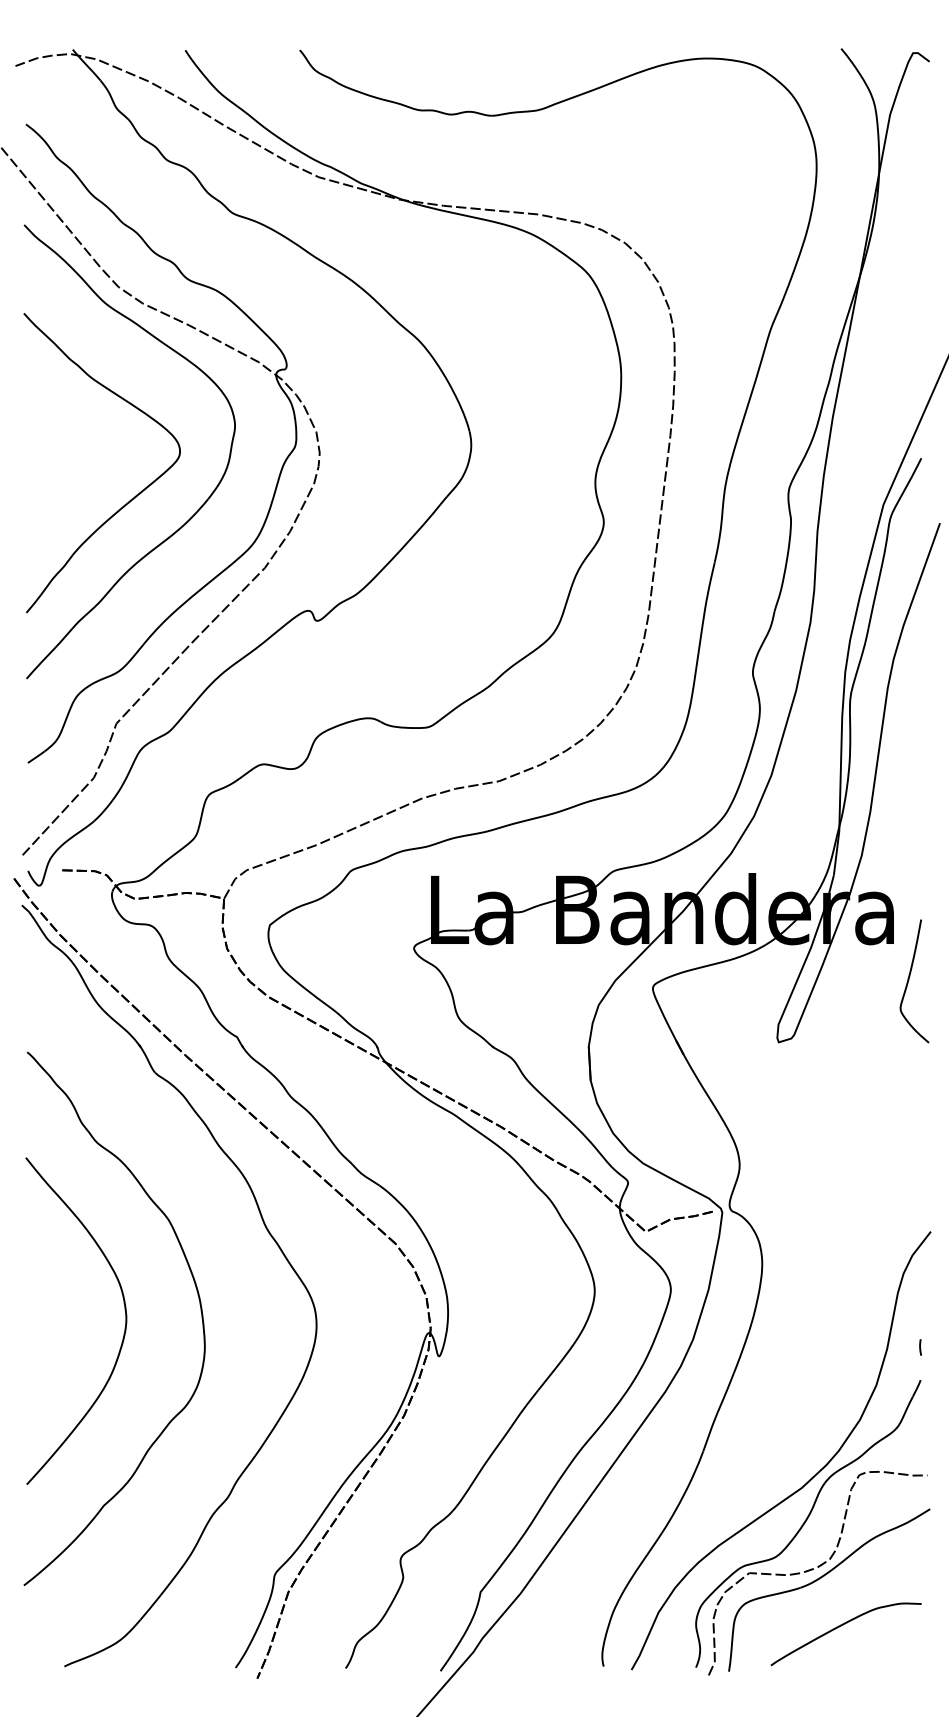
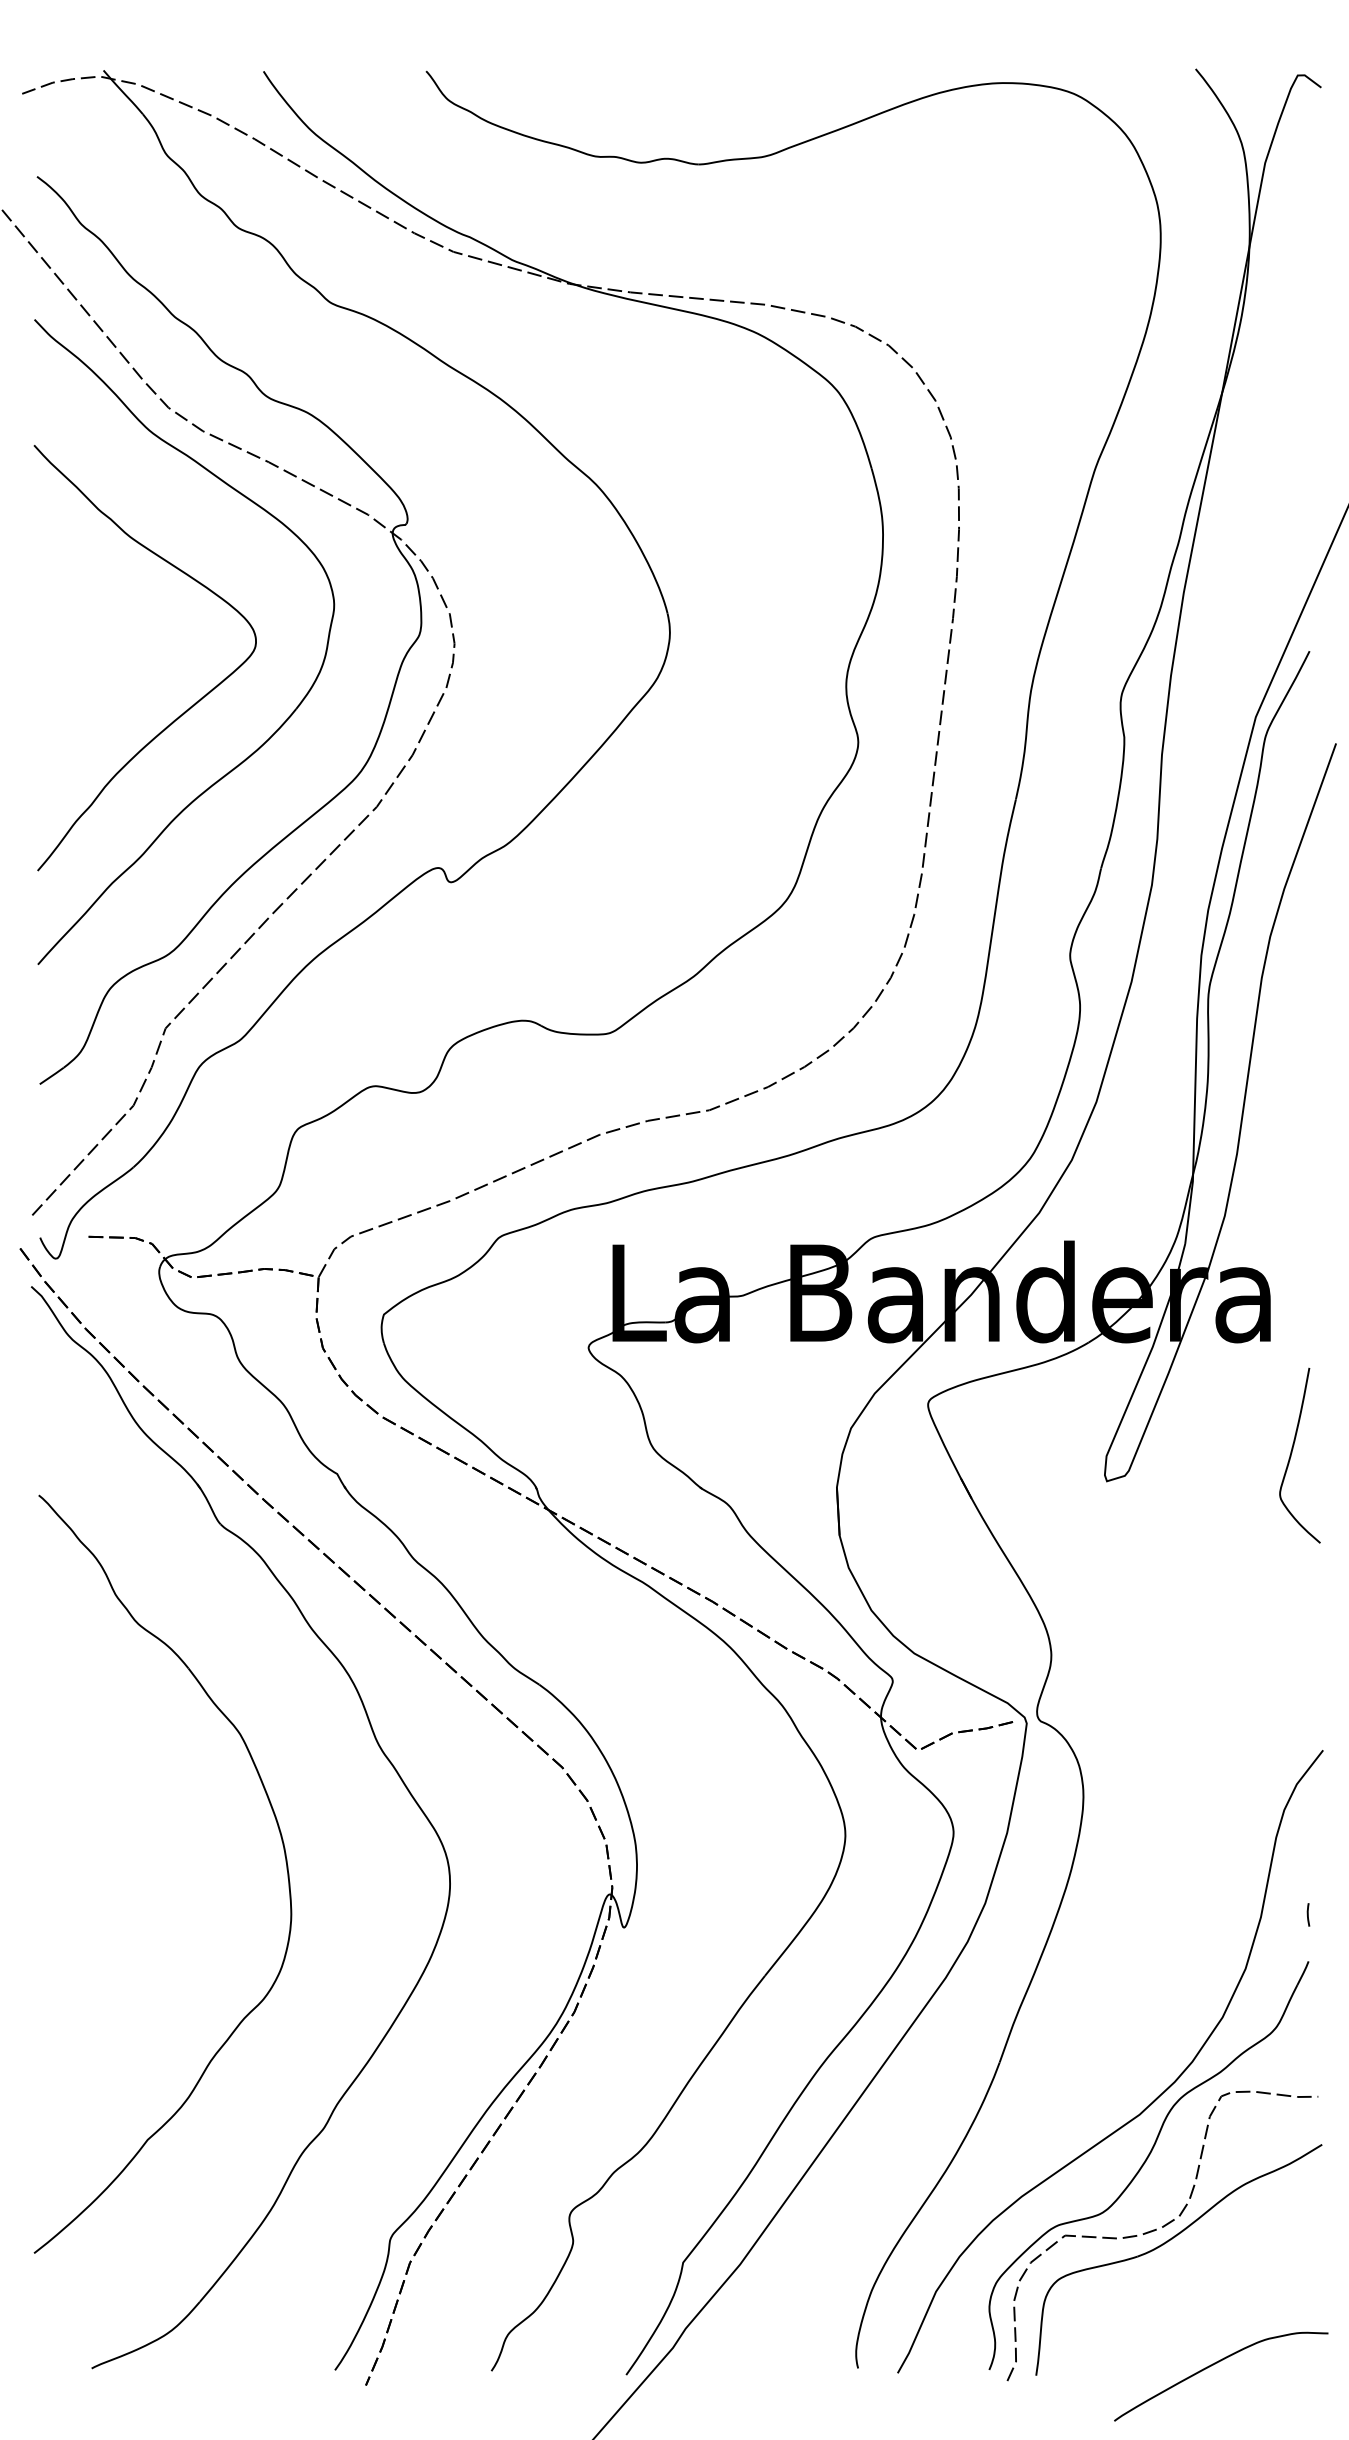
curve: (909, 980) -> (1292, 1454), moved
curve: (124, 1327) -> (177, 1886), removed
curve: (841, 1626) -> (1214, 2365), moved

